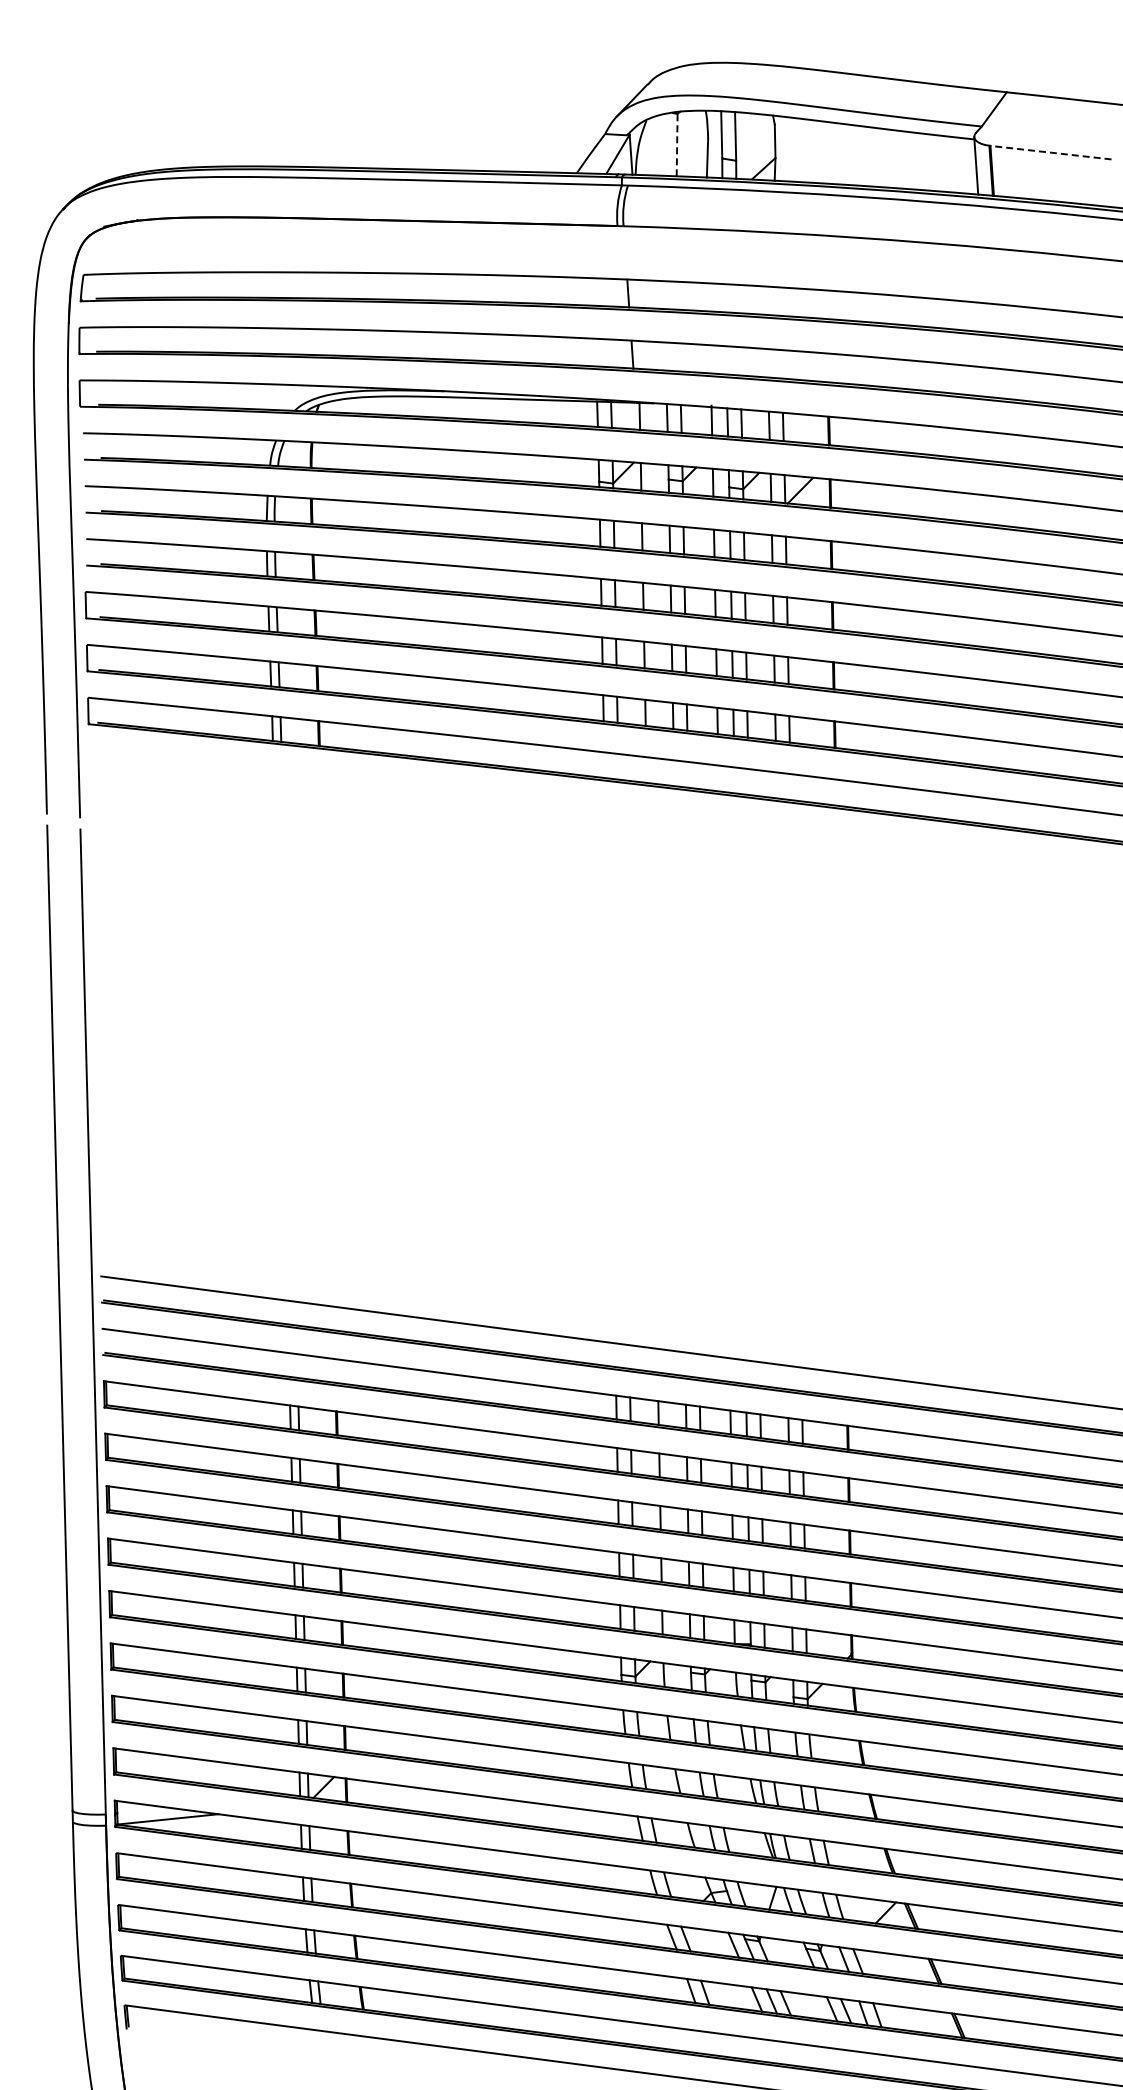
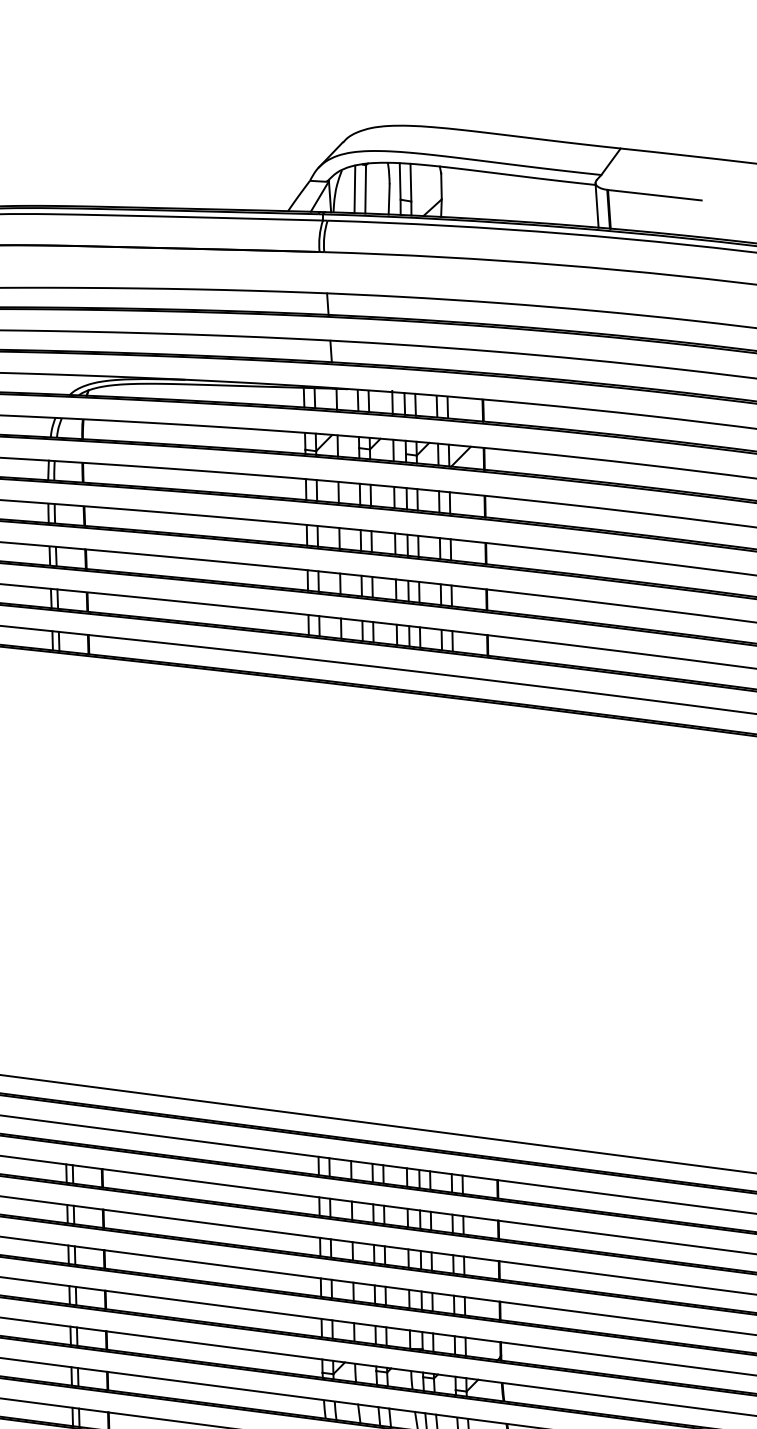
line: (662, 144) -> (354, 188), added
line: (677, 144) -> (365, 188), dashed -> solid
line: (1050, 152) -> (654, 195), dashed -> solid

